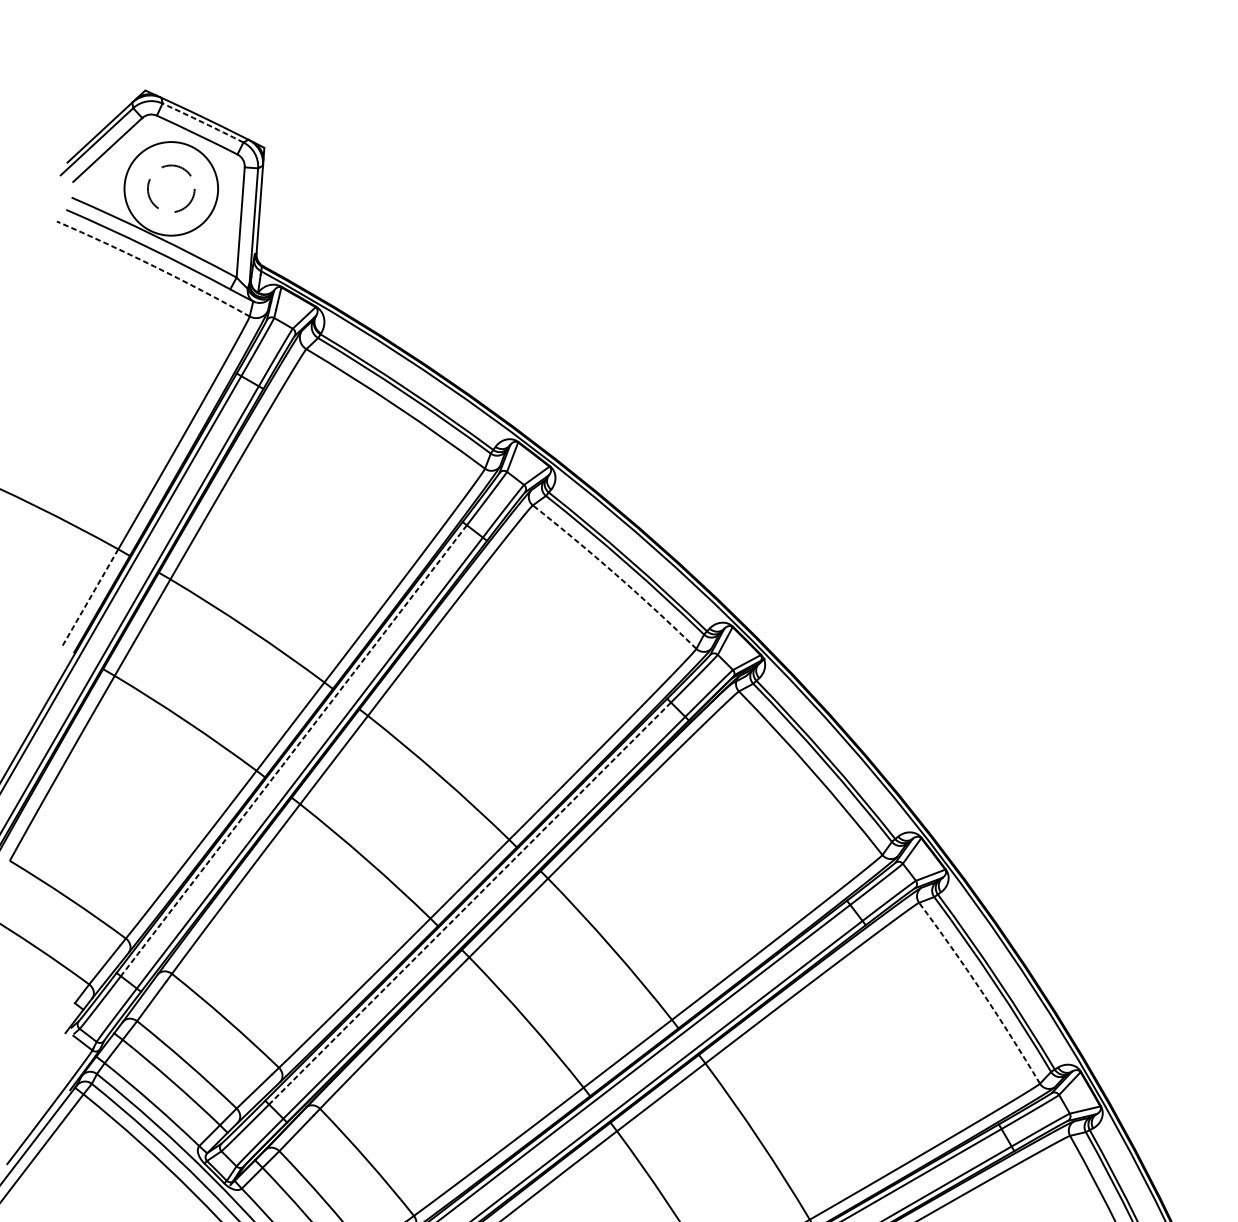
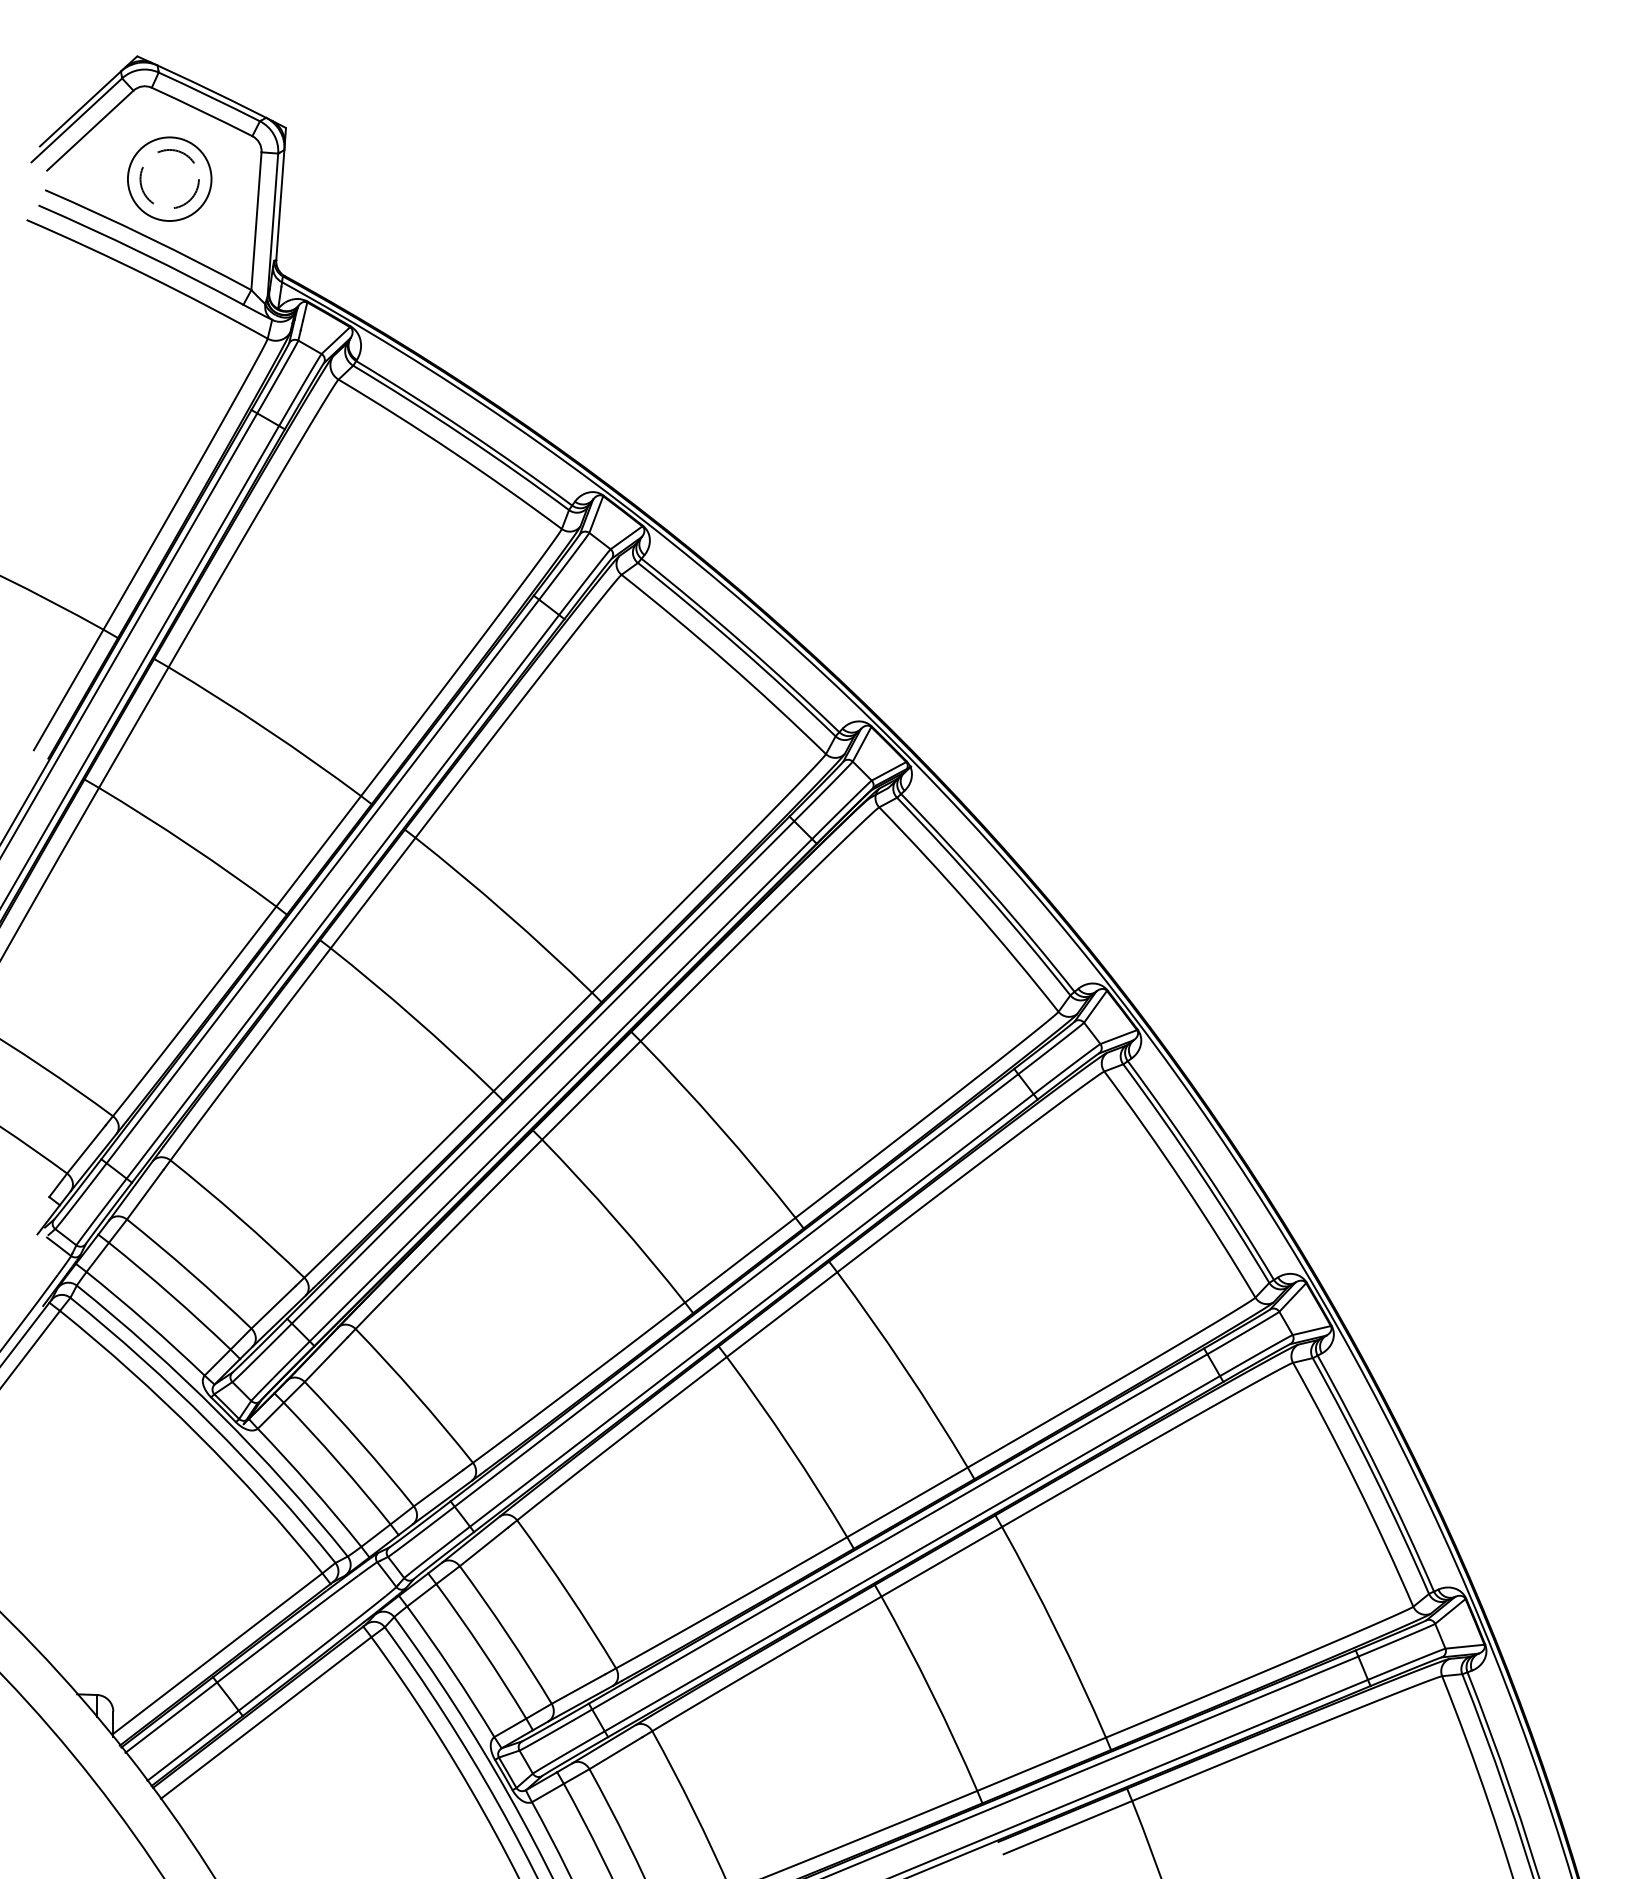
arc: (203, 122) -> (209, 96), dashed -> solid
circle: (171, 189) -> (169, 179), size x0.71
arc: (154, 266) -> (148, 276), dashed -> solid
arc: (616, 574) -> (726, 661), dashed -> solid
line: (90, 597) -> (68, 689), dashed -> solid
line: (293, 750) -> (322, 881), dashed -> solid
line: (469, 903) -> (542, 1072), dashed -> solid
arc: (981, 991) -> (1182, 1182), dashed -> solid

